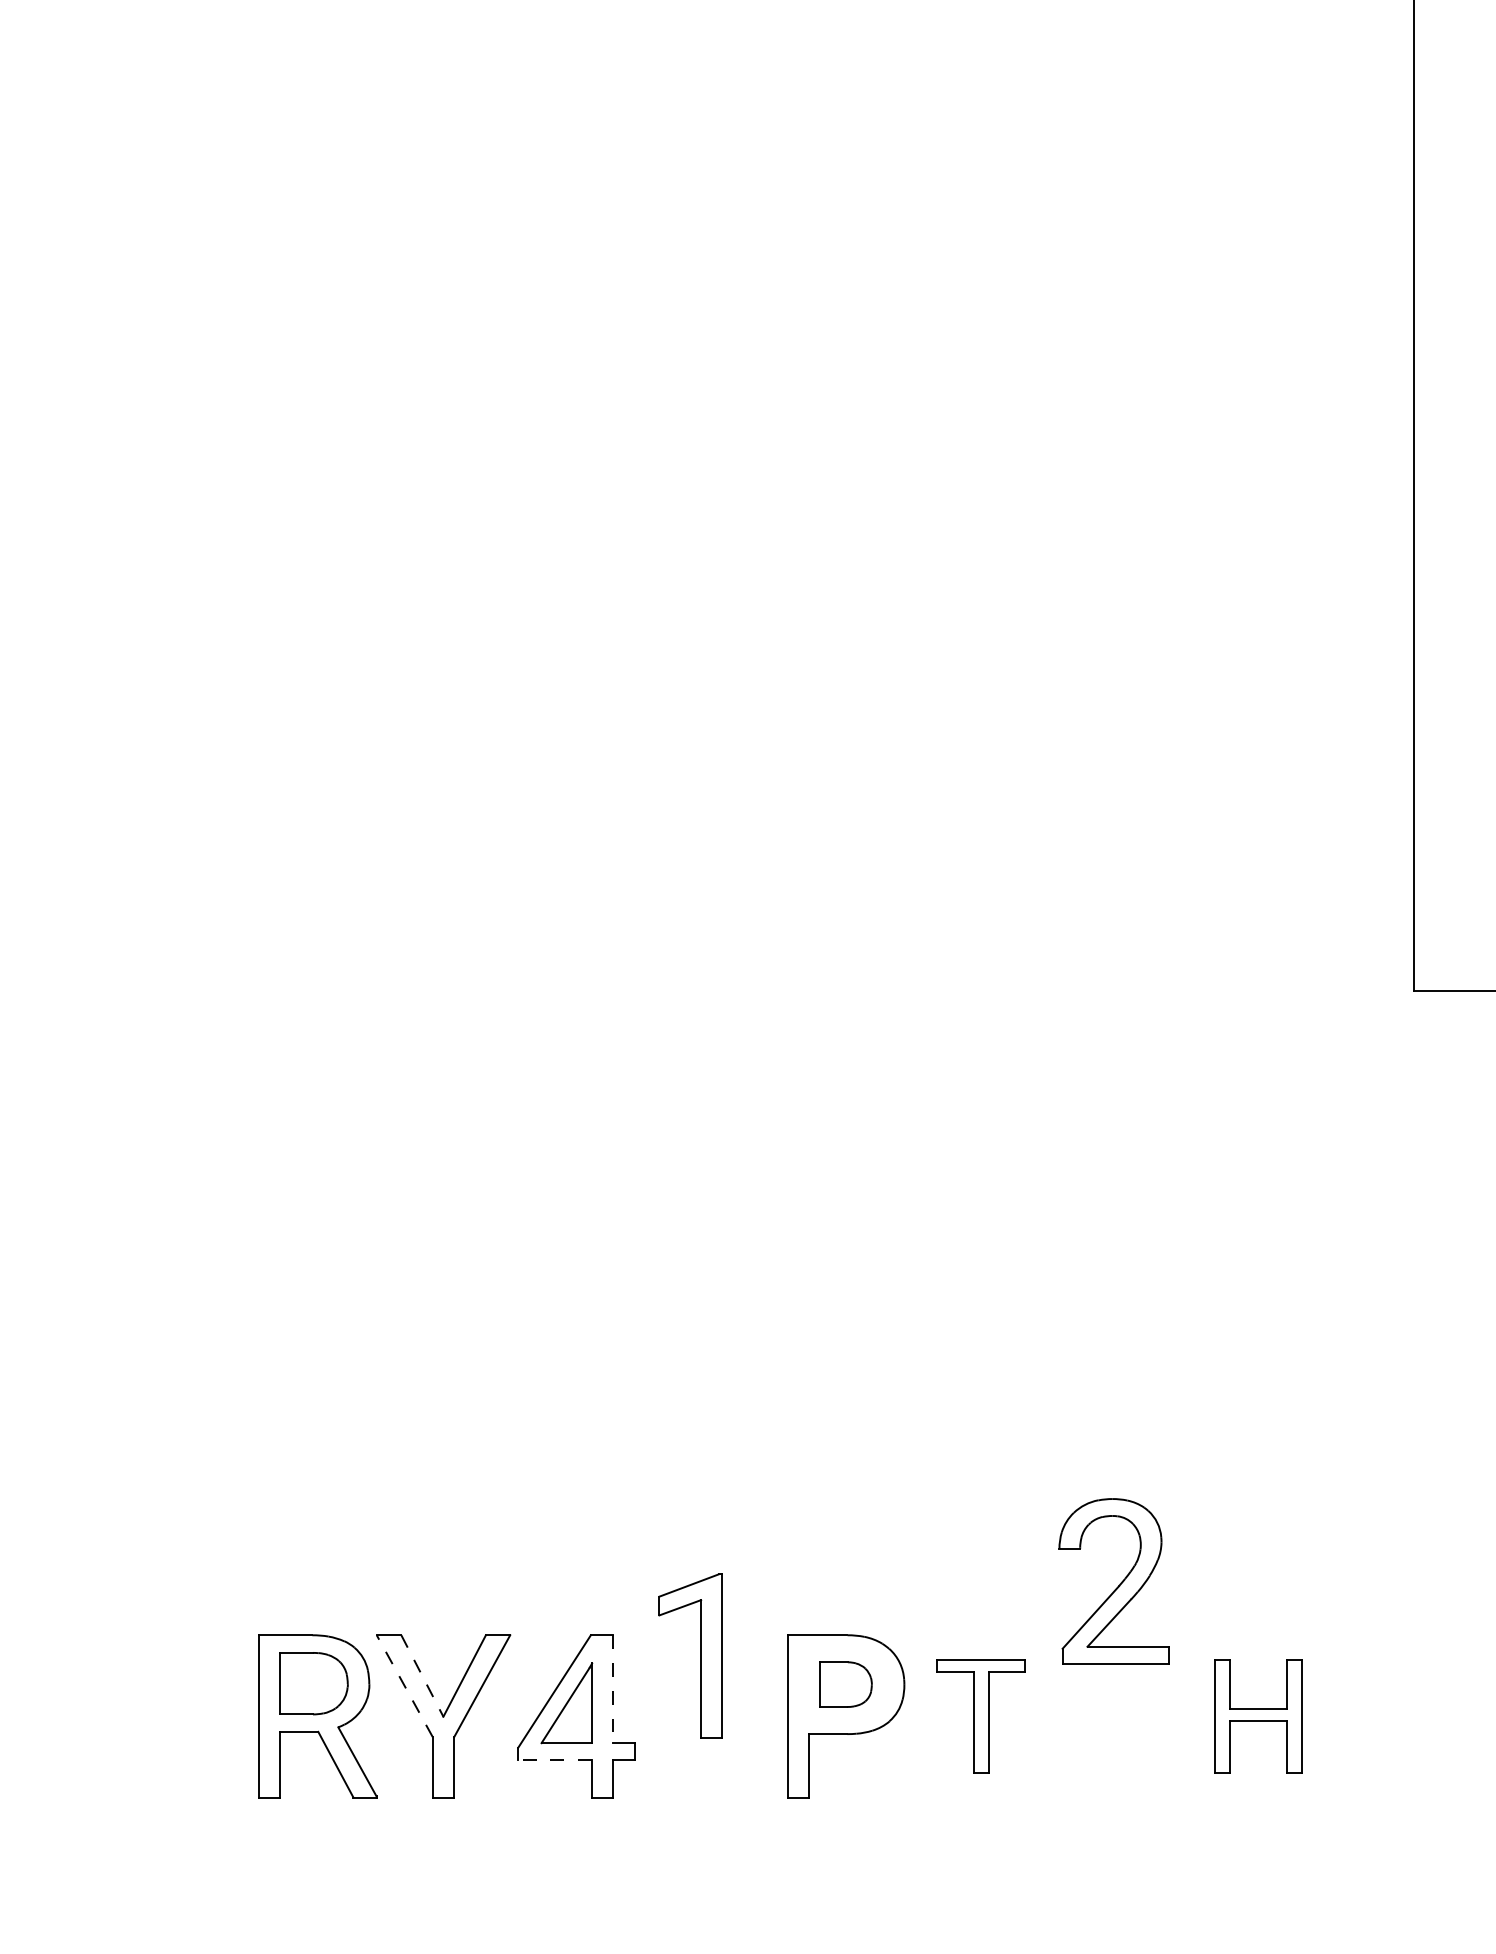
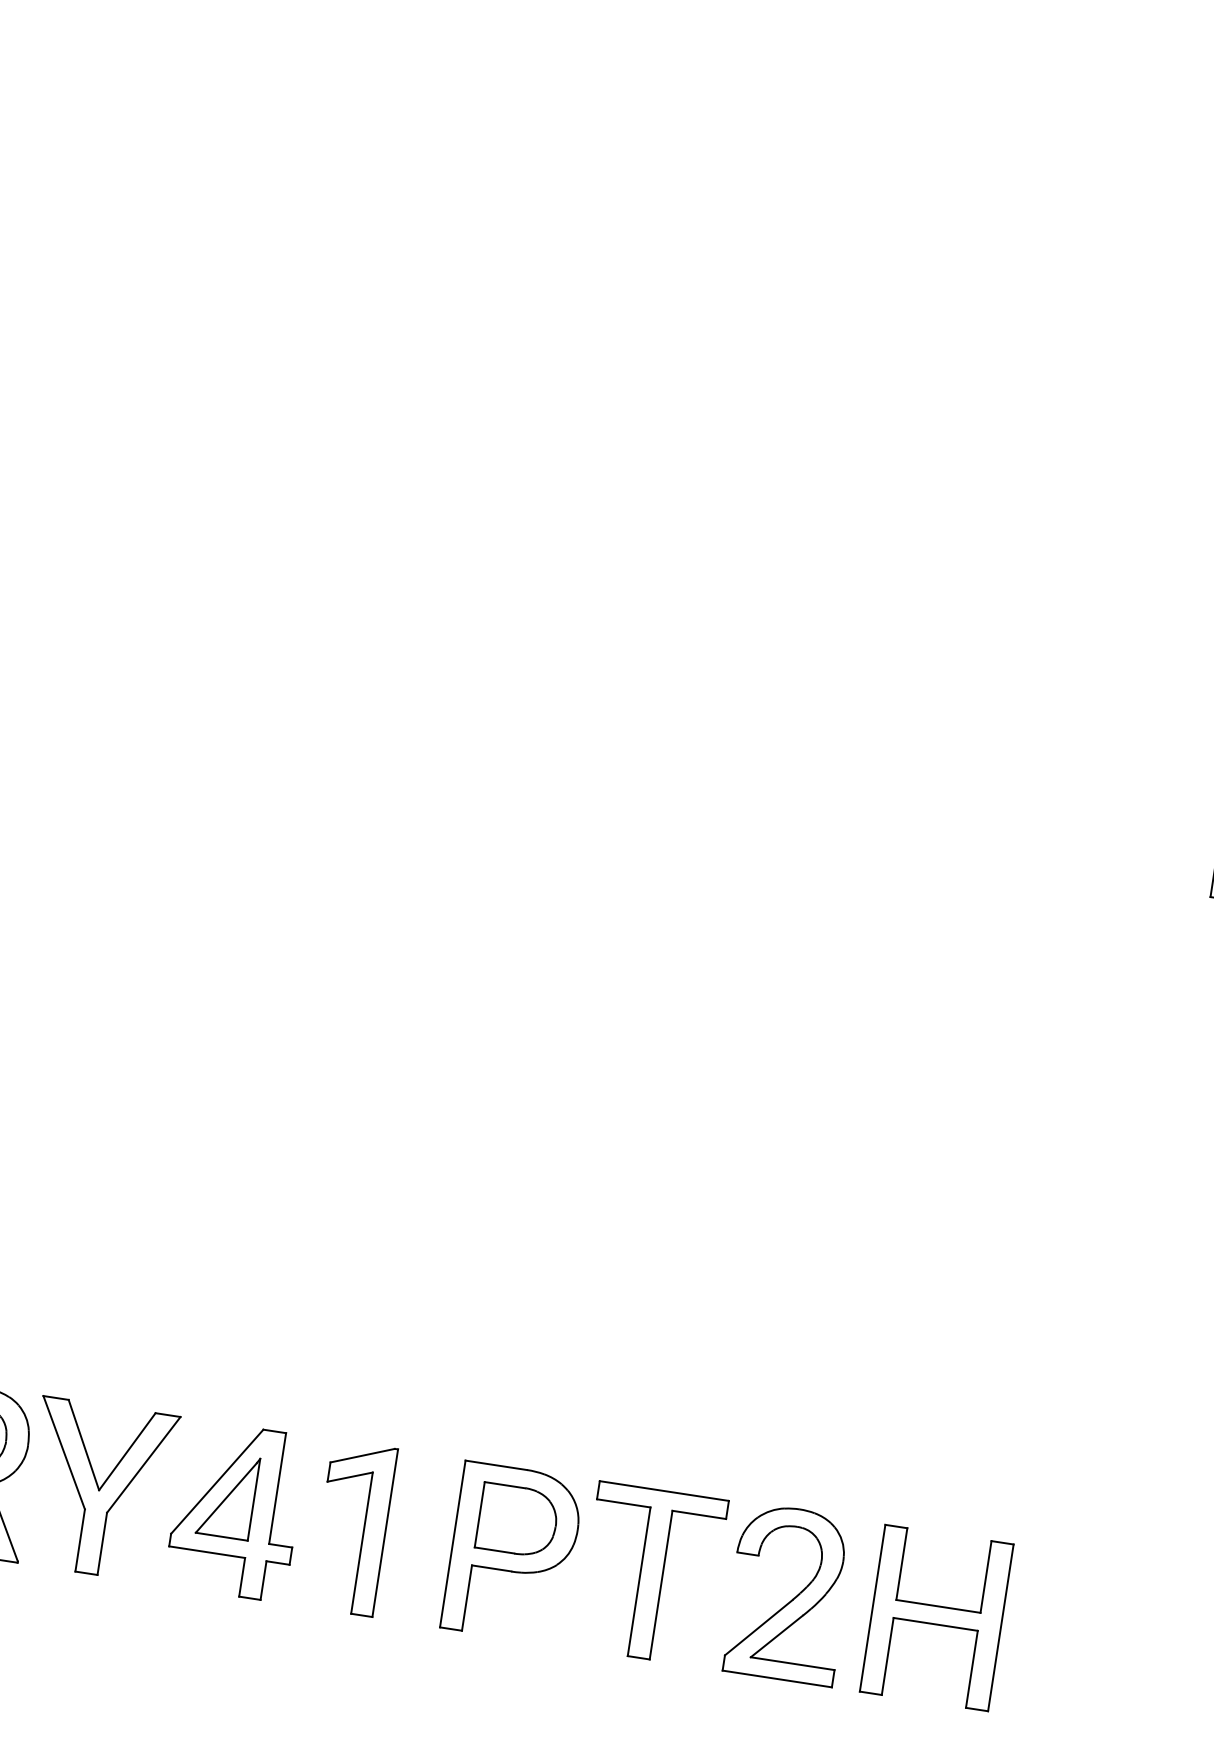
part: (1118, 1585) -> (792, 1599), moved
part: (700, 1655) -> (363, 1529), moved
line: (422, 1676) -> (83, 1445), dashed -> solid
part: (845, 1684) -> (517, 1520), size x1.43
line: (404, 1685) -> (64, 1451), dashed -> solid
line: (612, 1689) -> (277, 1488), dashed -> solid
part: (980, 1716) -> (650, 1574), size x1.43
part: (1258, 1716) -> (936, 1618), size x1.43
line: (555, 1759) -> (207, 1551), dashed -> solid

